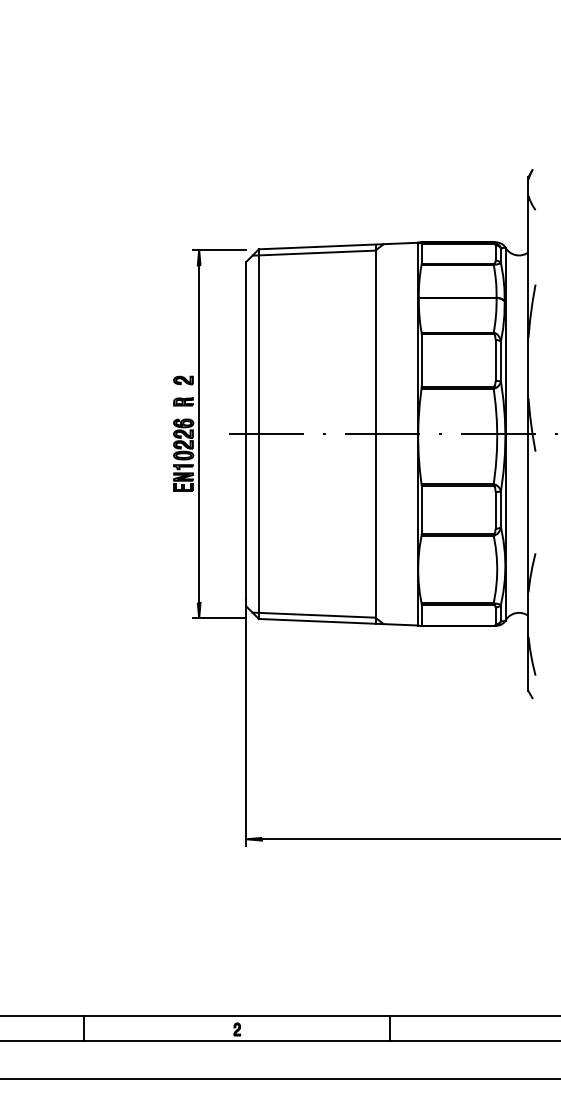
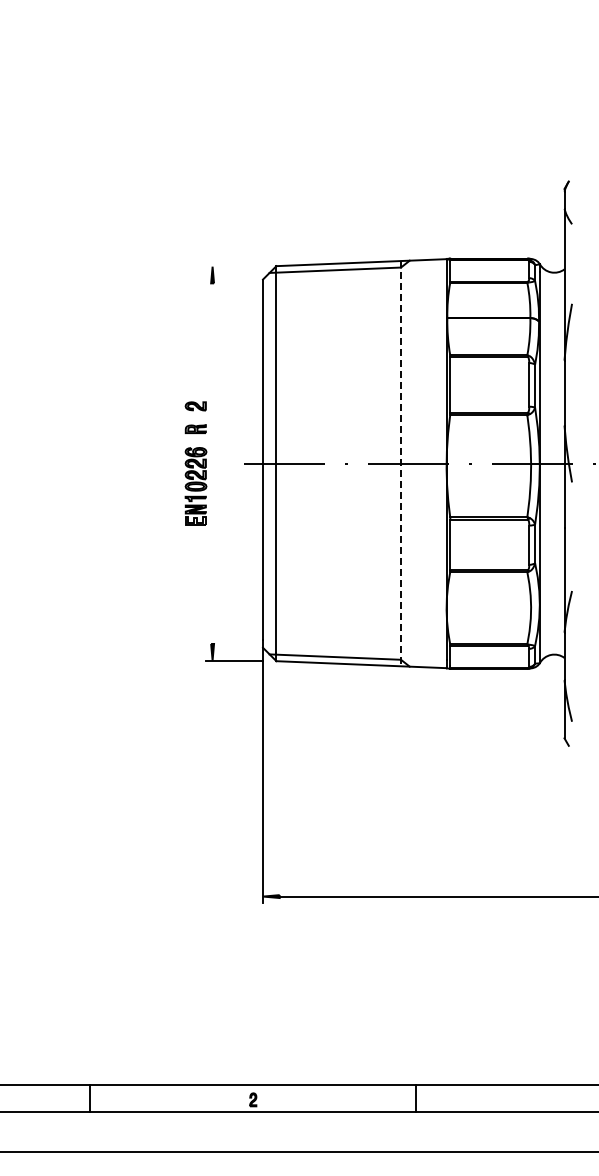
line: (219, 249) -> (234, 266), removed
line: (199, 433) -> (212, 463), removed
line: (375, 433) -> (401, 463), solid -> dashed

